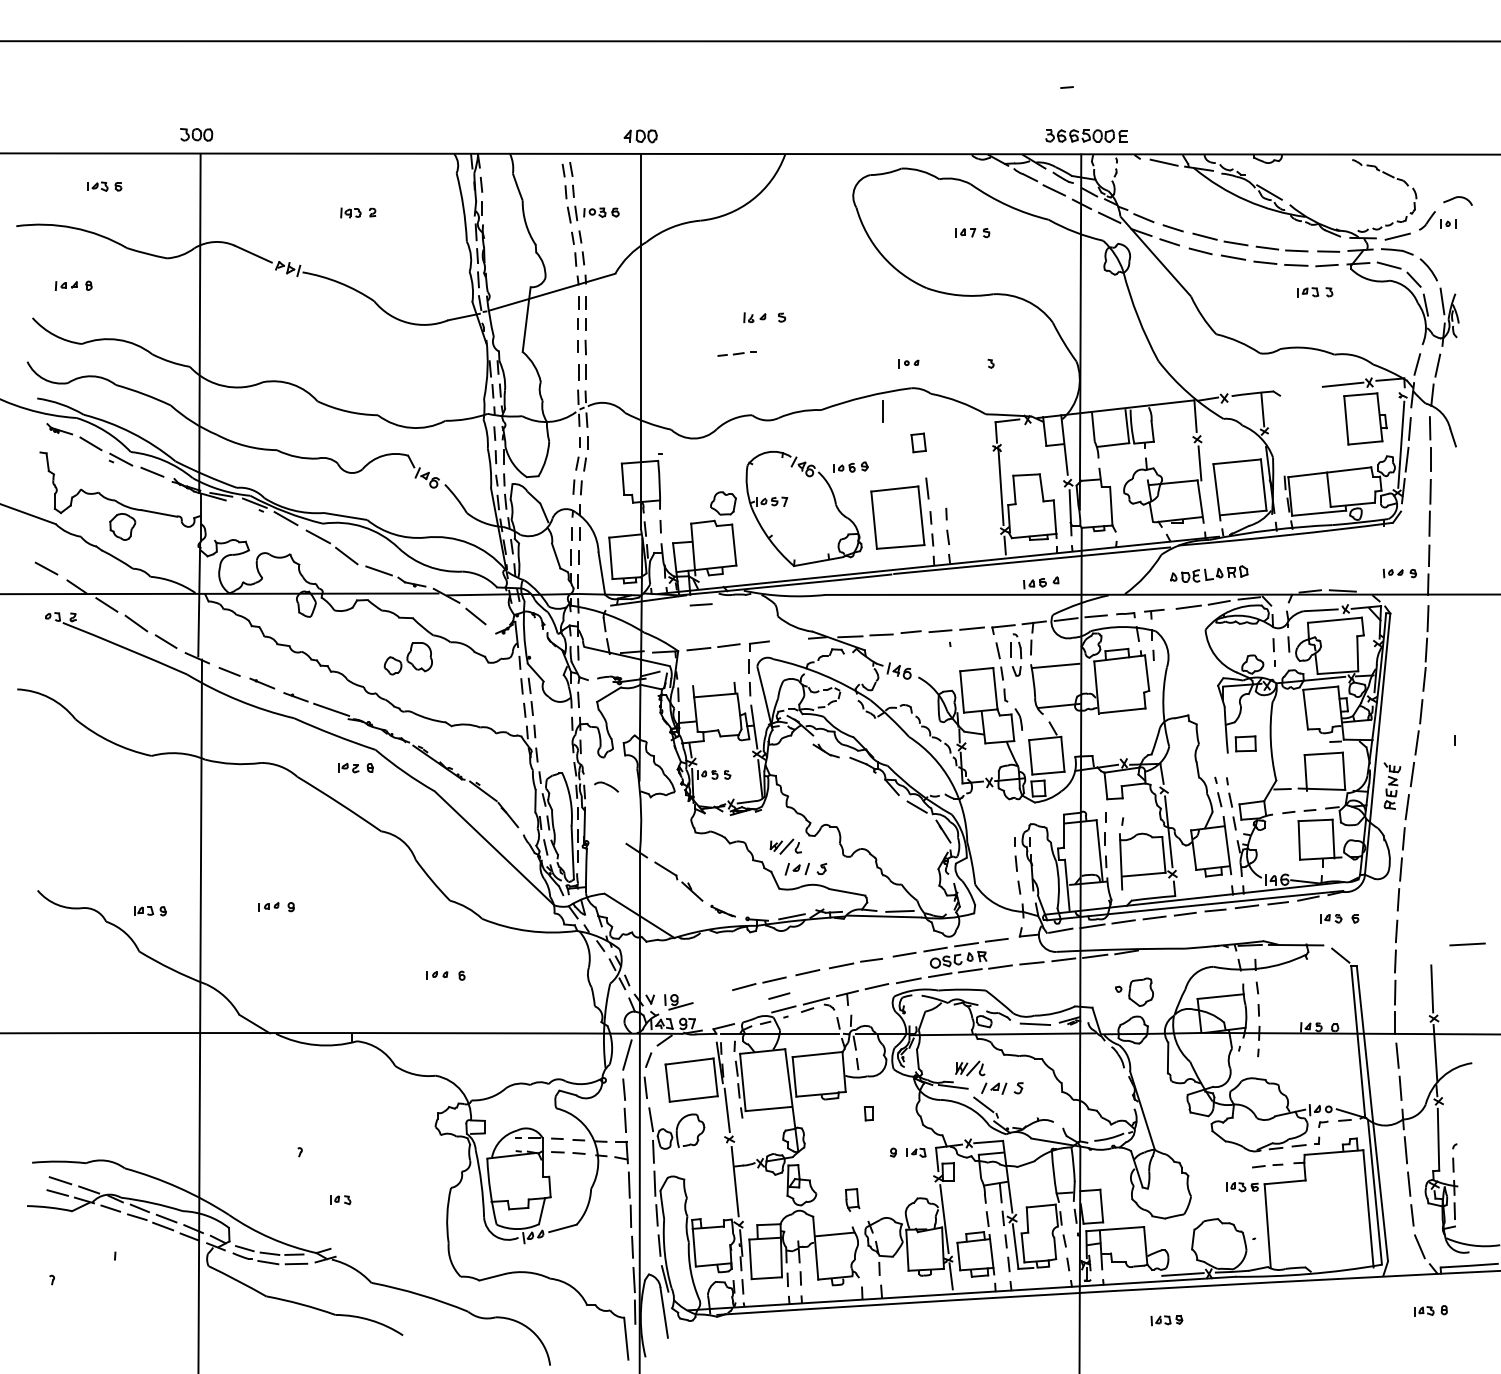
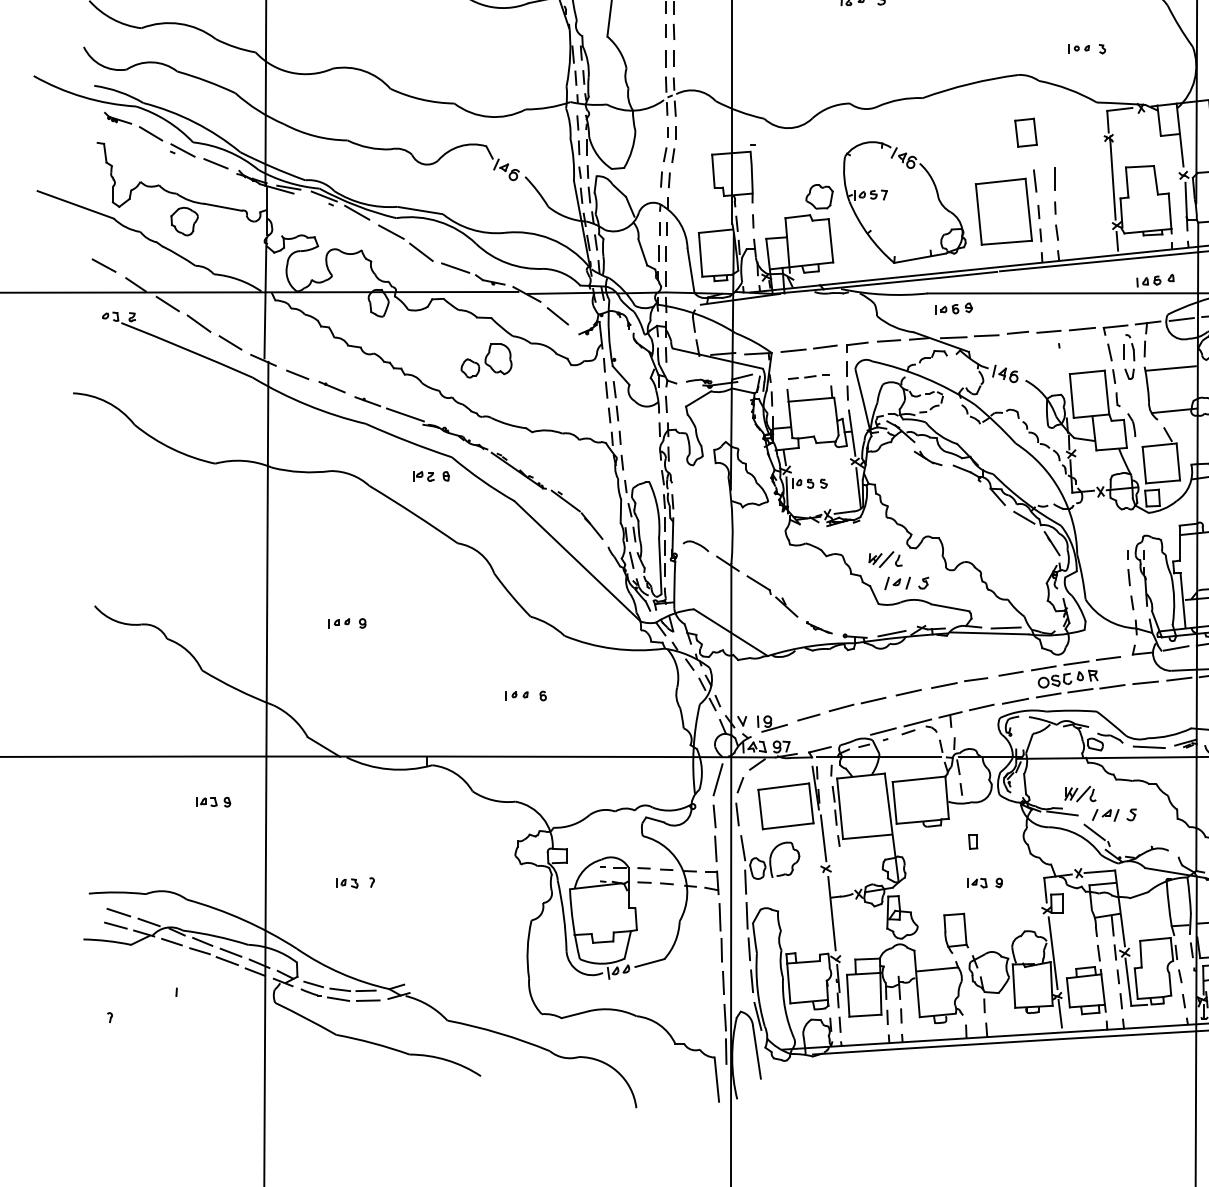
part: (736, 353) -> (807, 376), moved
part: (908, 363) -> (1078, 48), moved
line: (882, 411) -> (1054, 178), moved
part: (918, 442) -> (1025, 132), size x1.43
part: (850, 466) -> (953, 307), moved
line: (700, 604) -> (888, 340), moved
part: (606, 786) -> (695, 545), moved
part: (150, 911) -> (213, 802), moved
line: (779, 995) -> (809, 716), moved
part: (916, 1152) -> (977, 882), moved
part: (852, 1199) -> (955, 932), size x1.67
part: (340, 1200) -> (347, 883), moved

